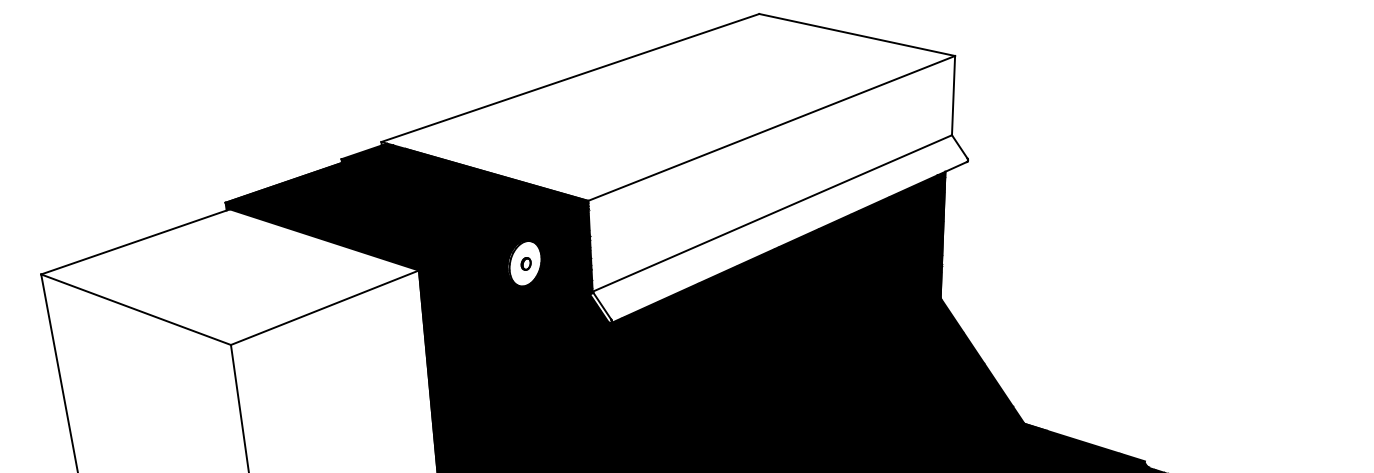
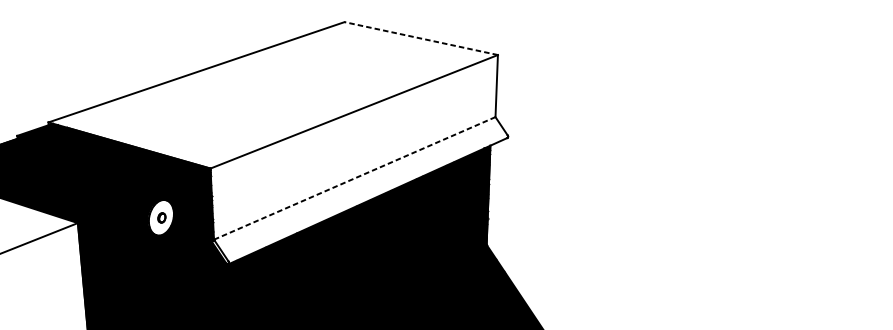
line: (856, 34) -> (420, 38), solid -> dashed
line: (772, 213) -> (354, 178), solid -> dashed

